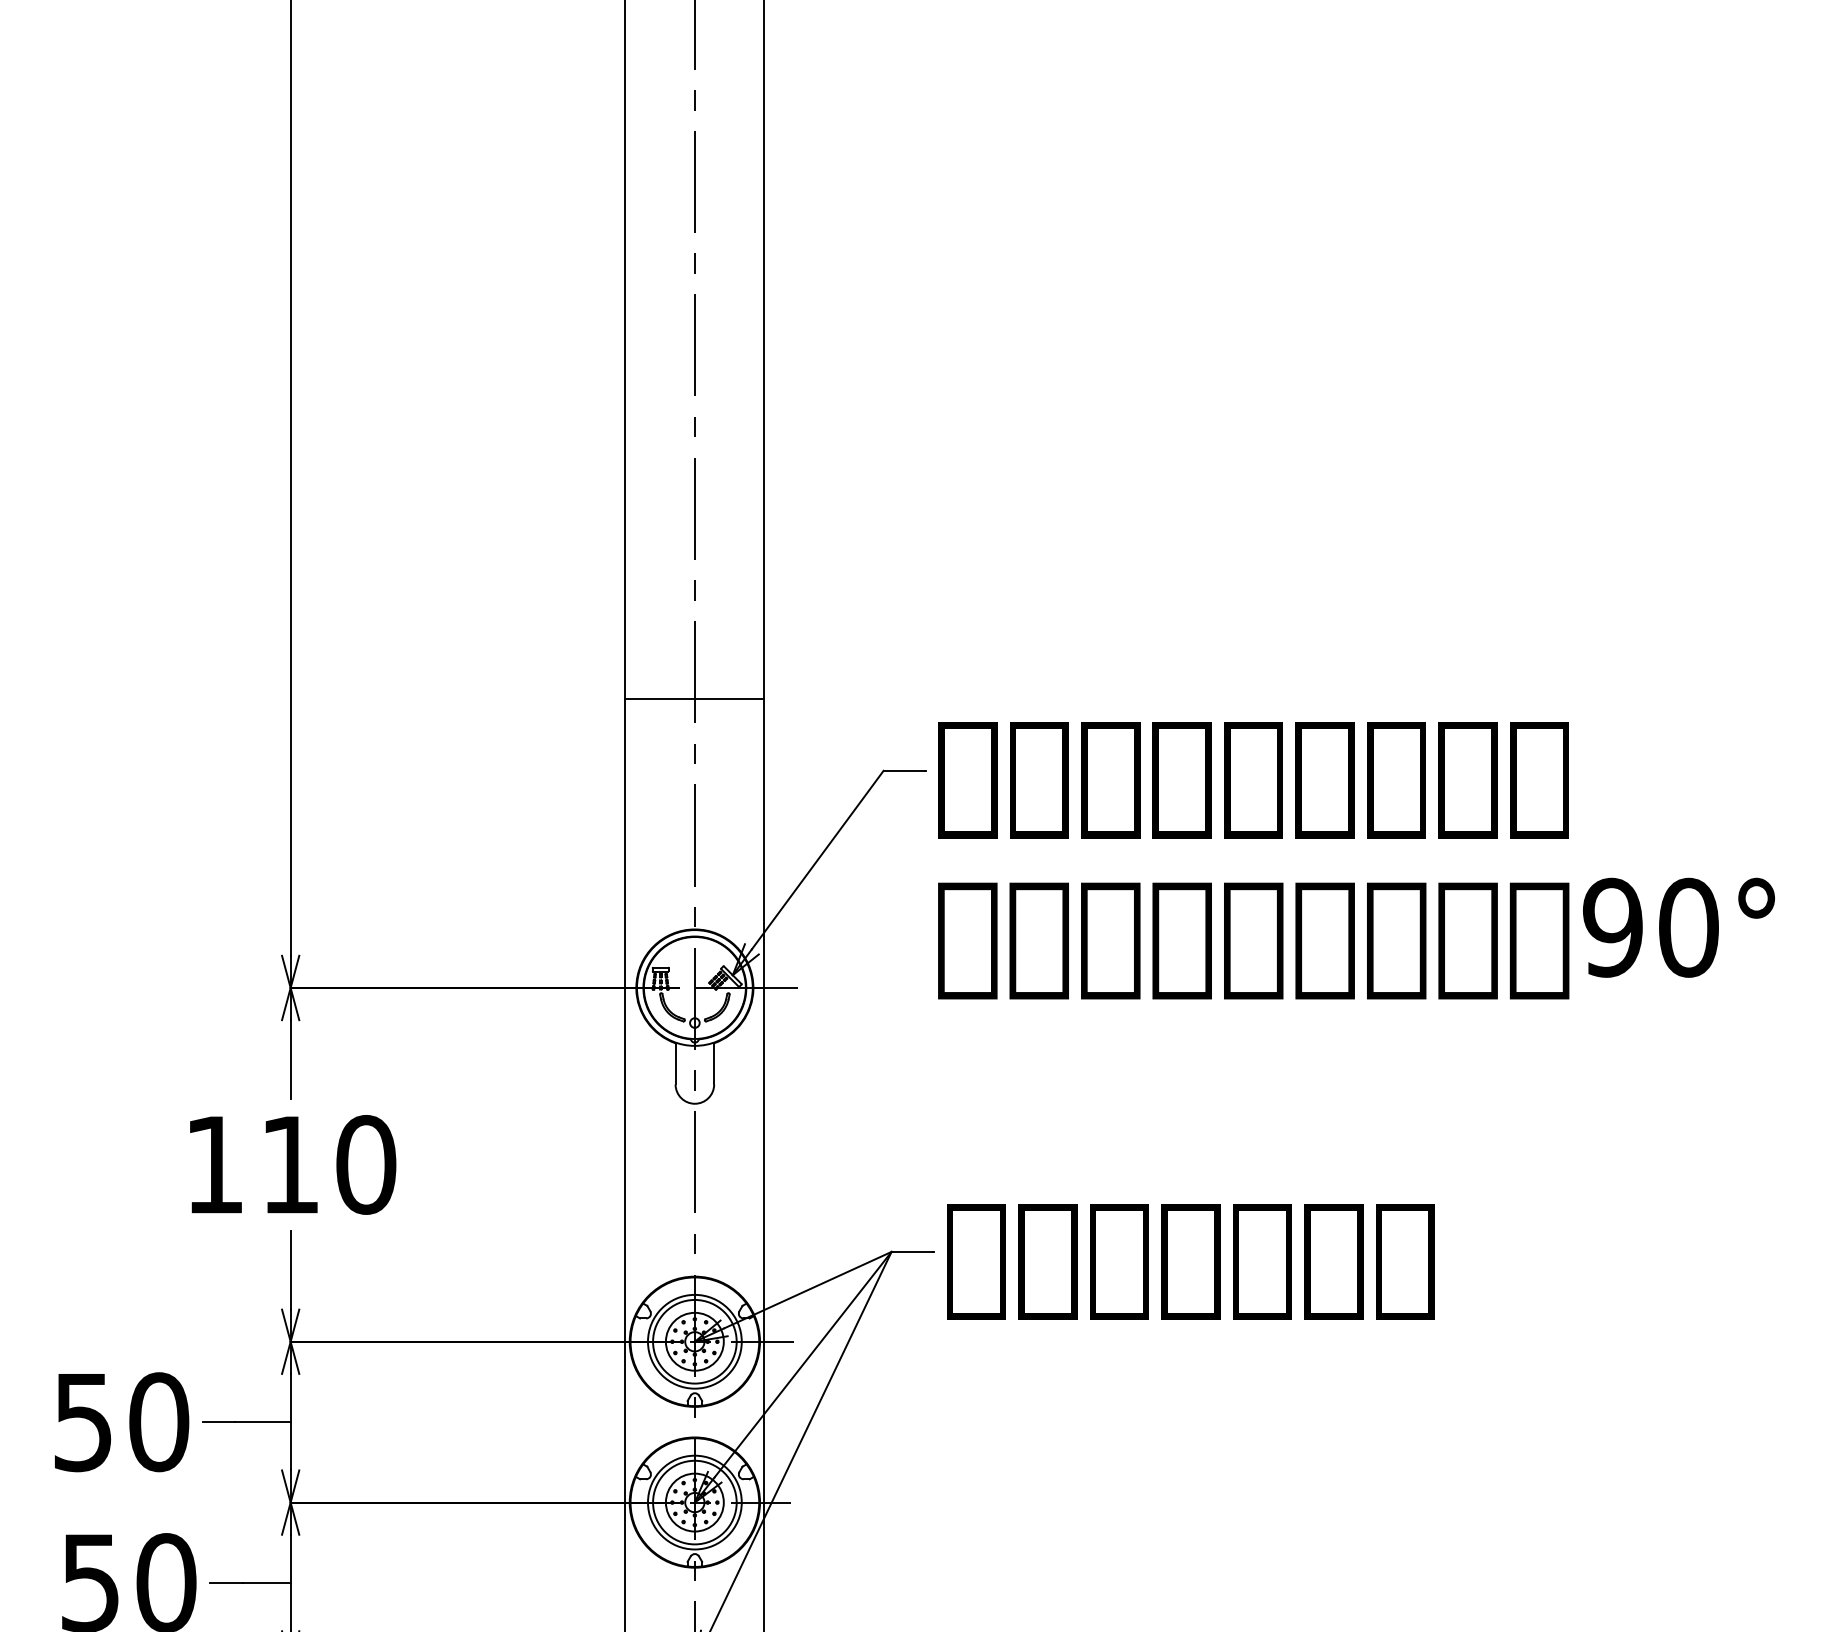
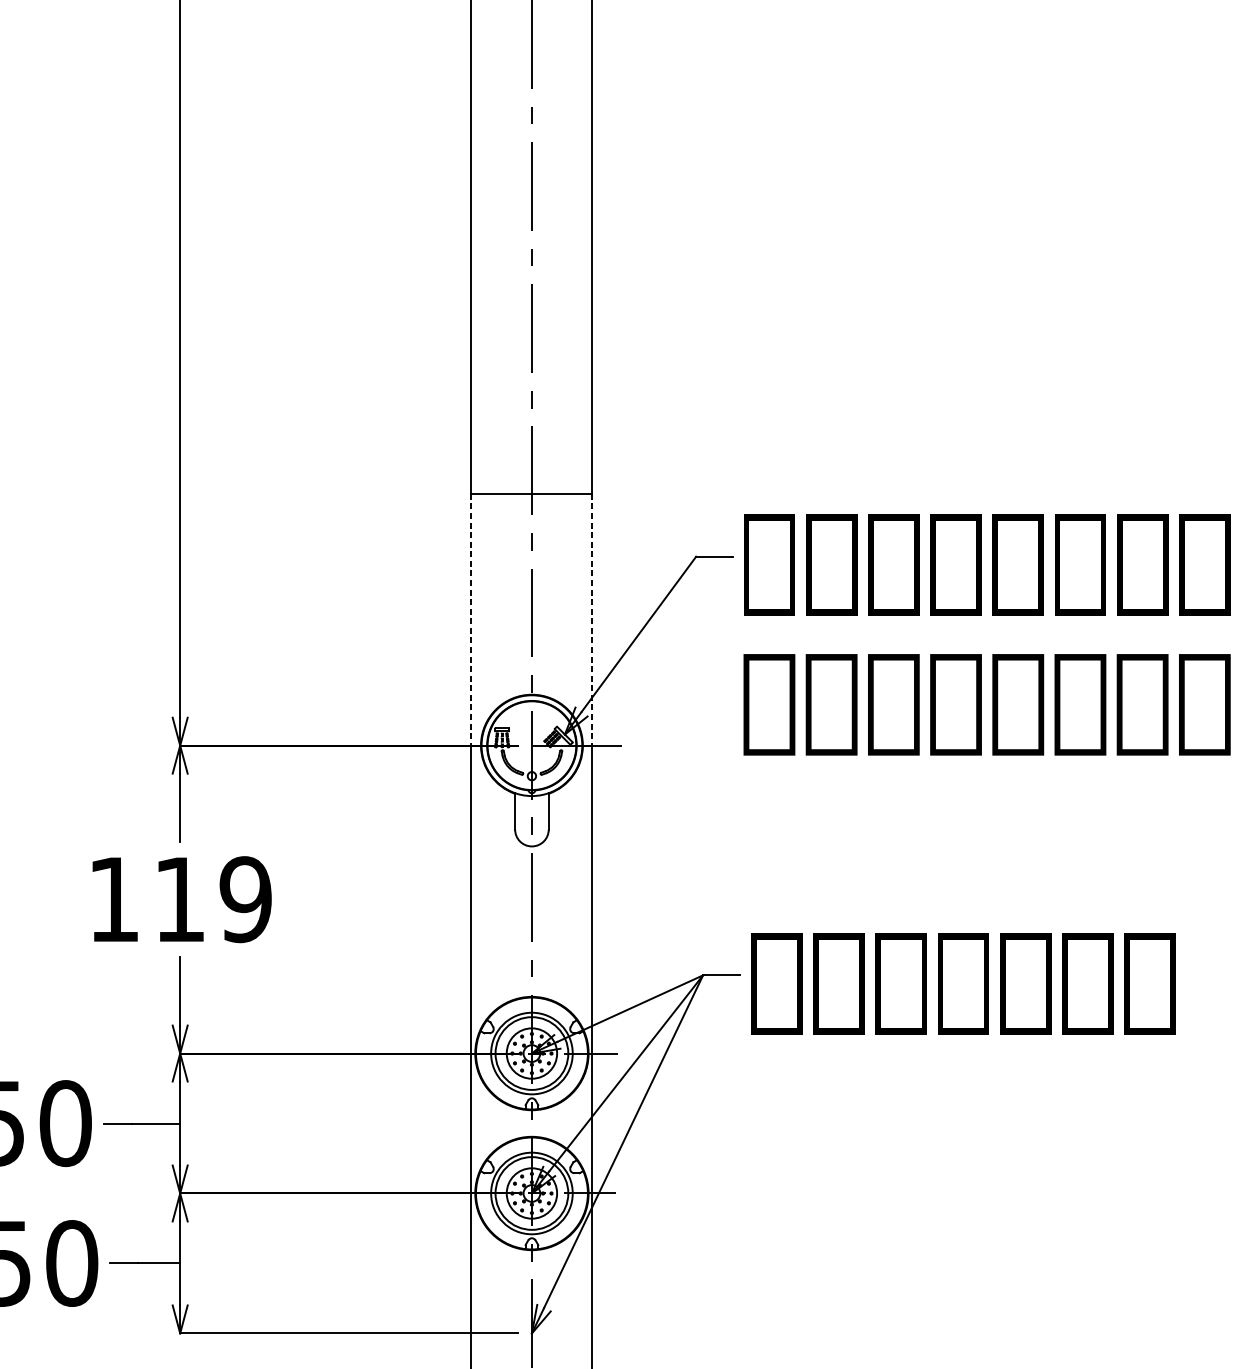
line: (625, 843) -> (471, 619), solid -> dashed
line: (764, 843) -> (592, 619), solid -> dashed
text: (366, 1164) -> (246, 899), 110 -> 119

